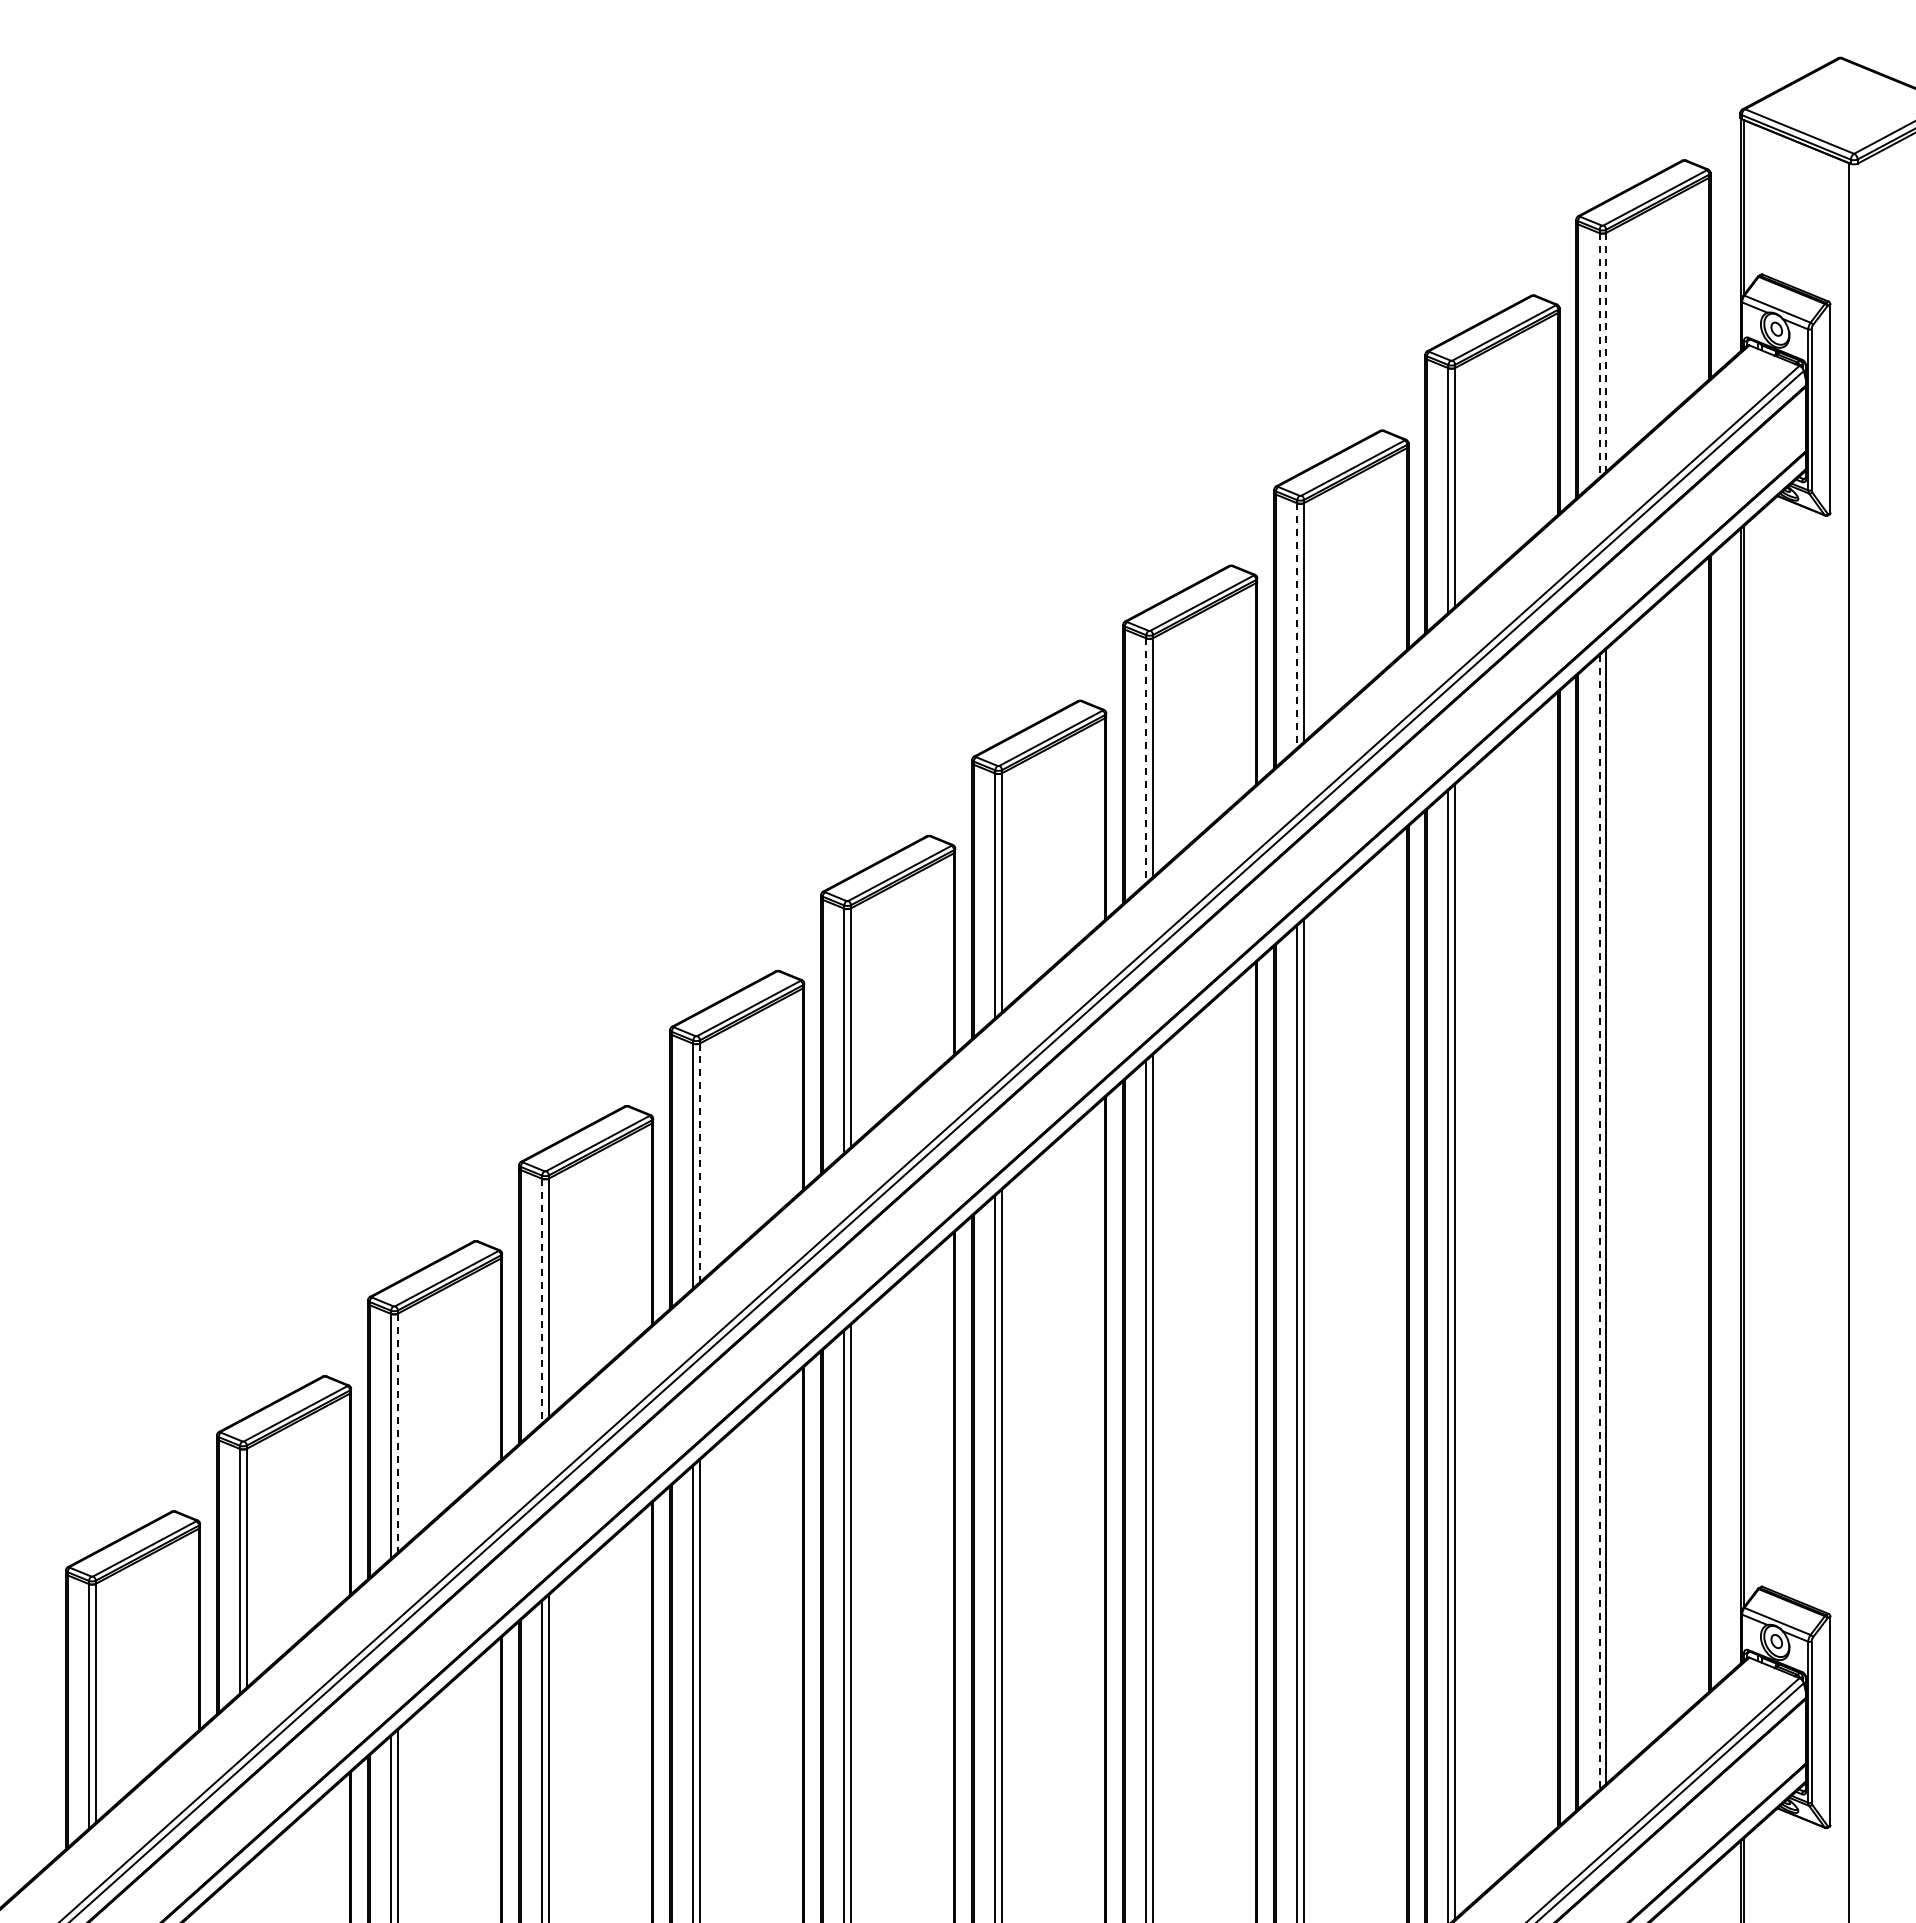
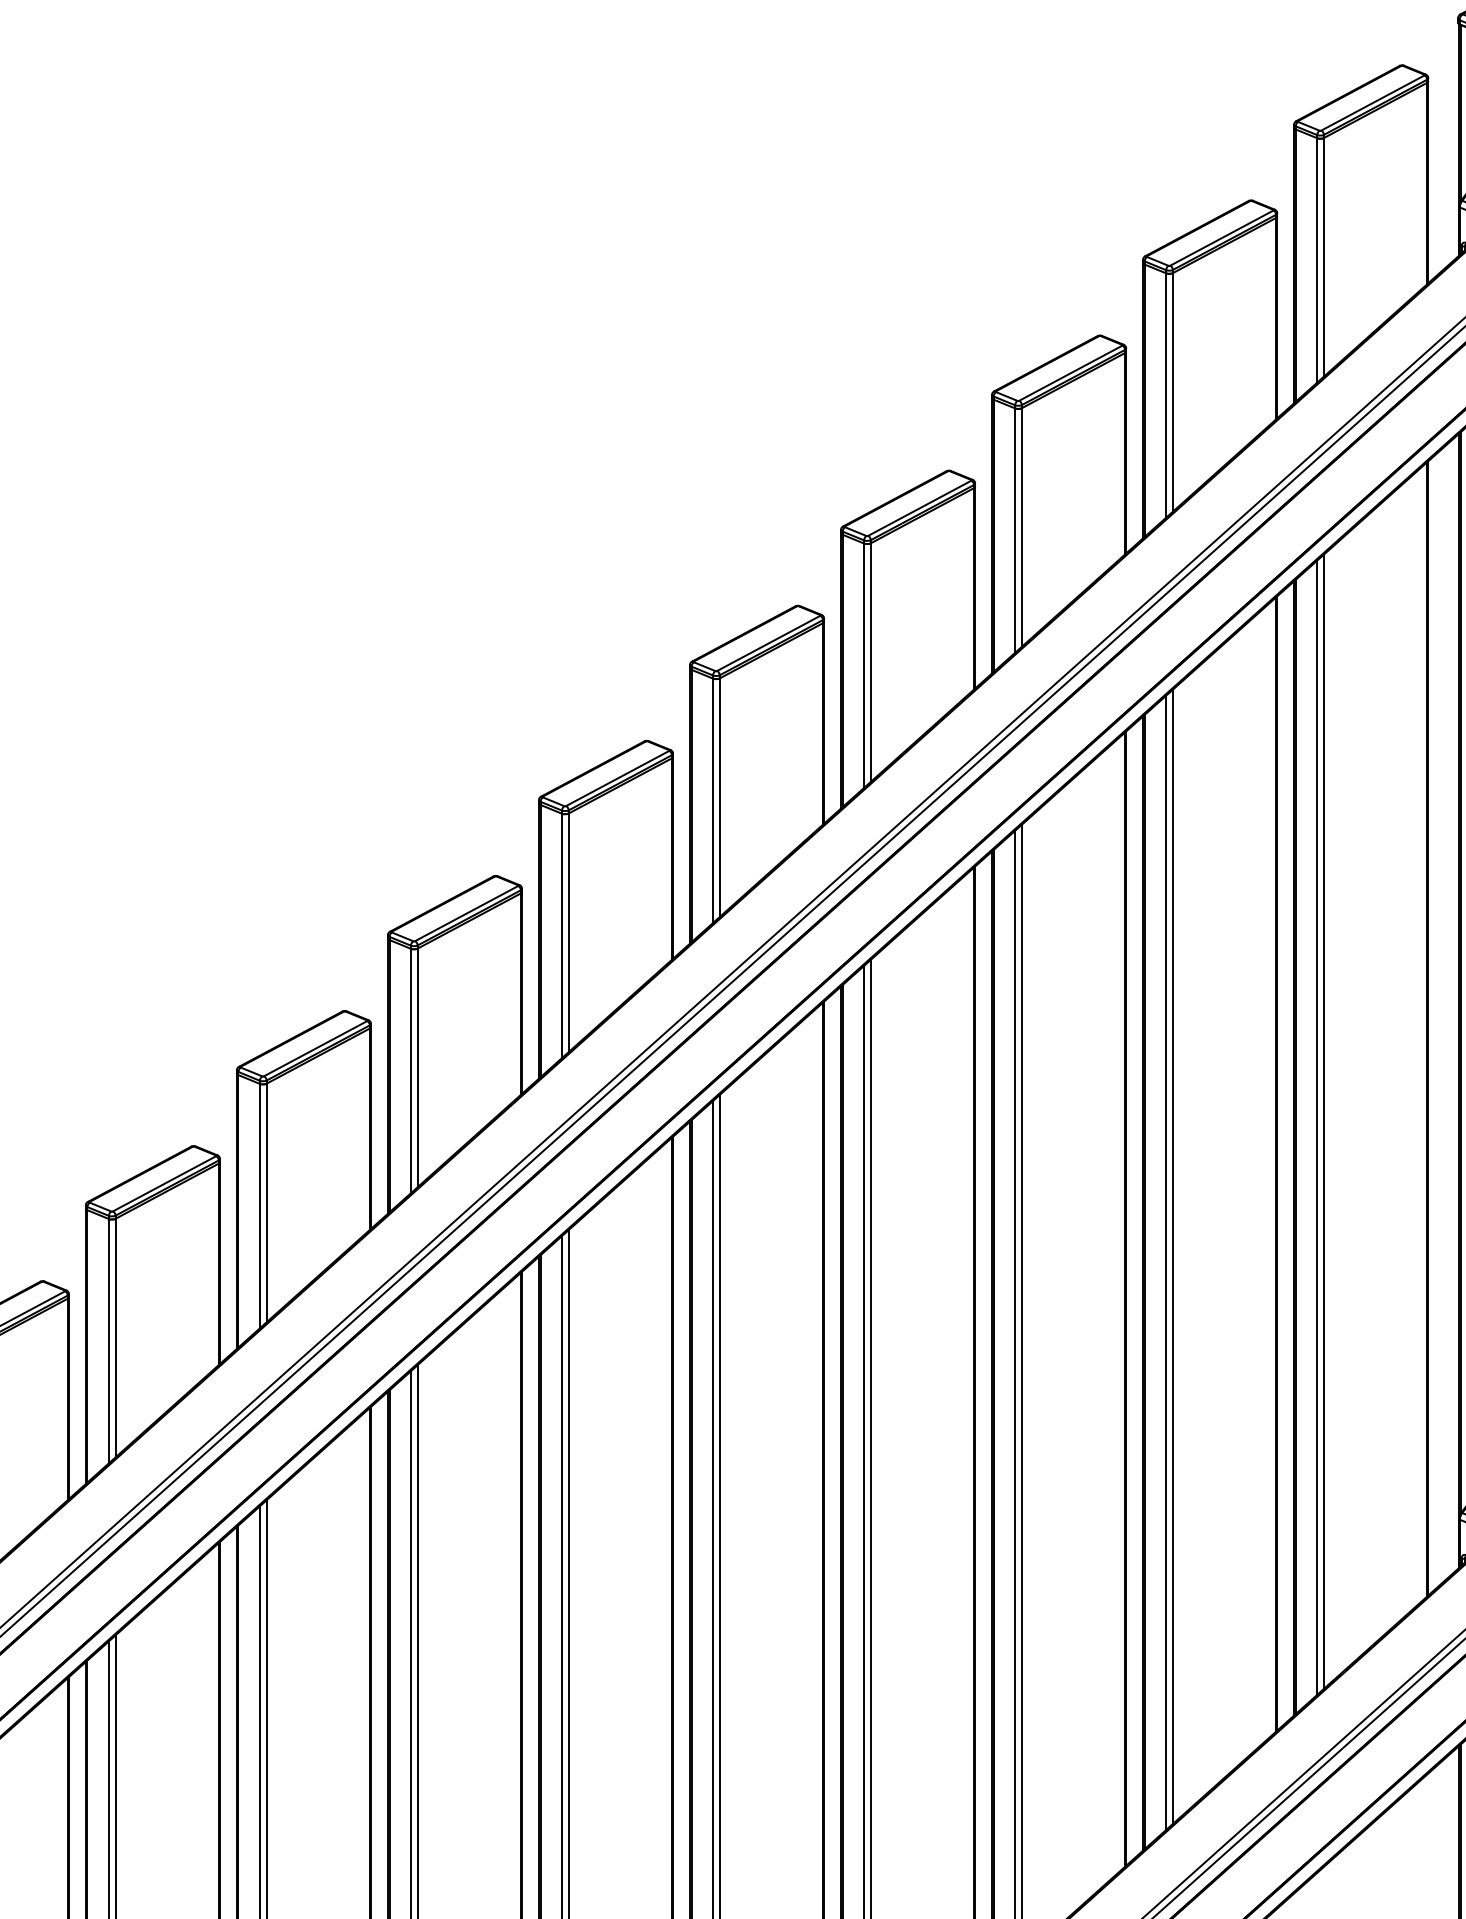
line: (1606, 352) -> (1324, 257), dashed -> solid
line: (1599, 355) -> (1317, 260), dashed -> solid
line: (1297, 626) -> (1015, 531), dashed -> solid
line: (1146, 761) -> (864, 666), dashed -> solid
line: (699, 1163) -> (417, 1068), dashed -> solid
line: (1599, 1223) -> (1317, 1128), dashed -> solid
line: (542, 1301) -> (260, 1206), dashed -> solid
line: (397, 1433) -> (115, 1338), dashed -> solid

